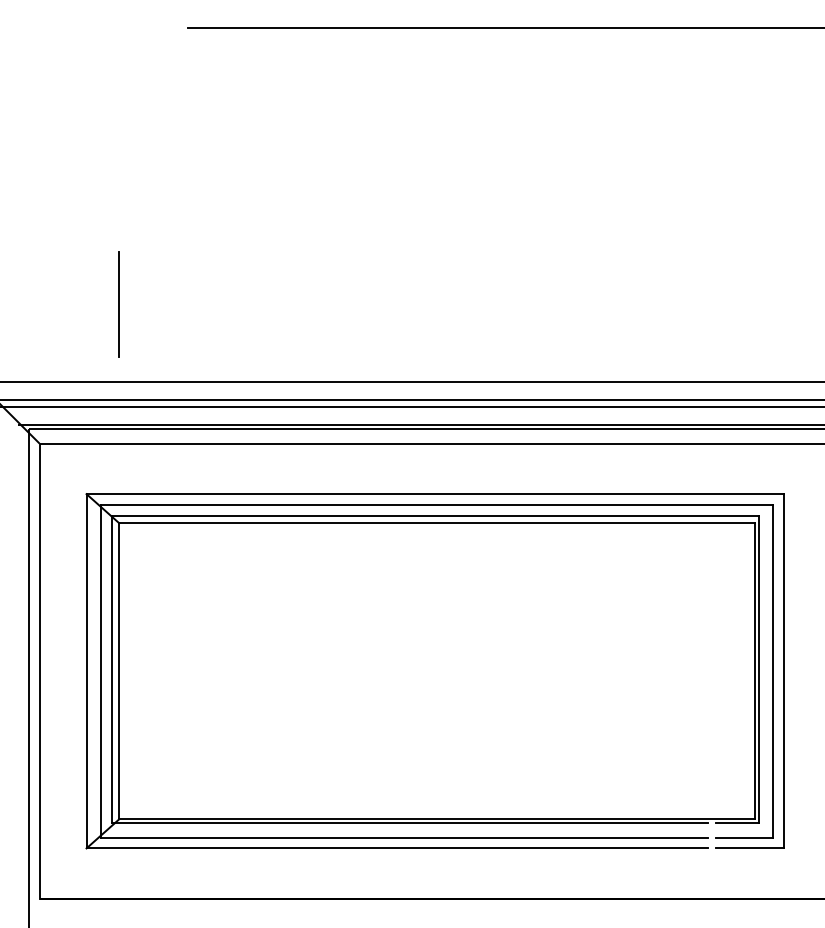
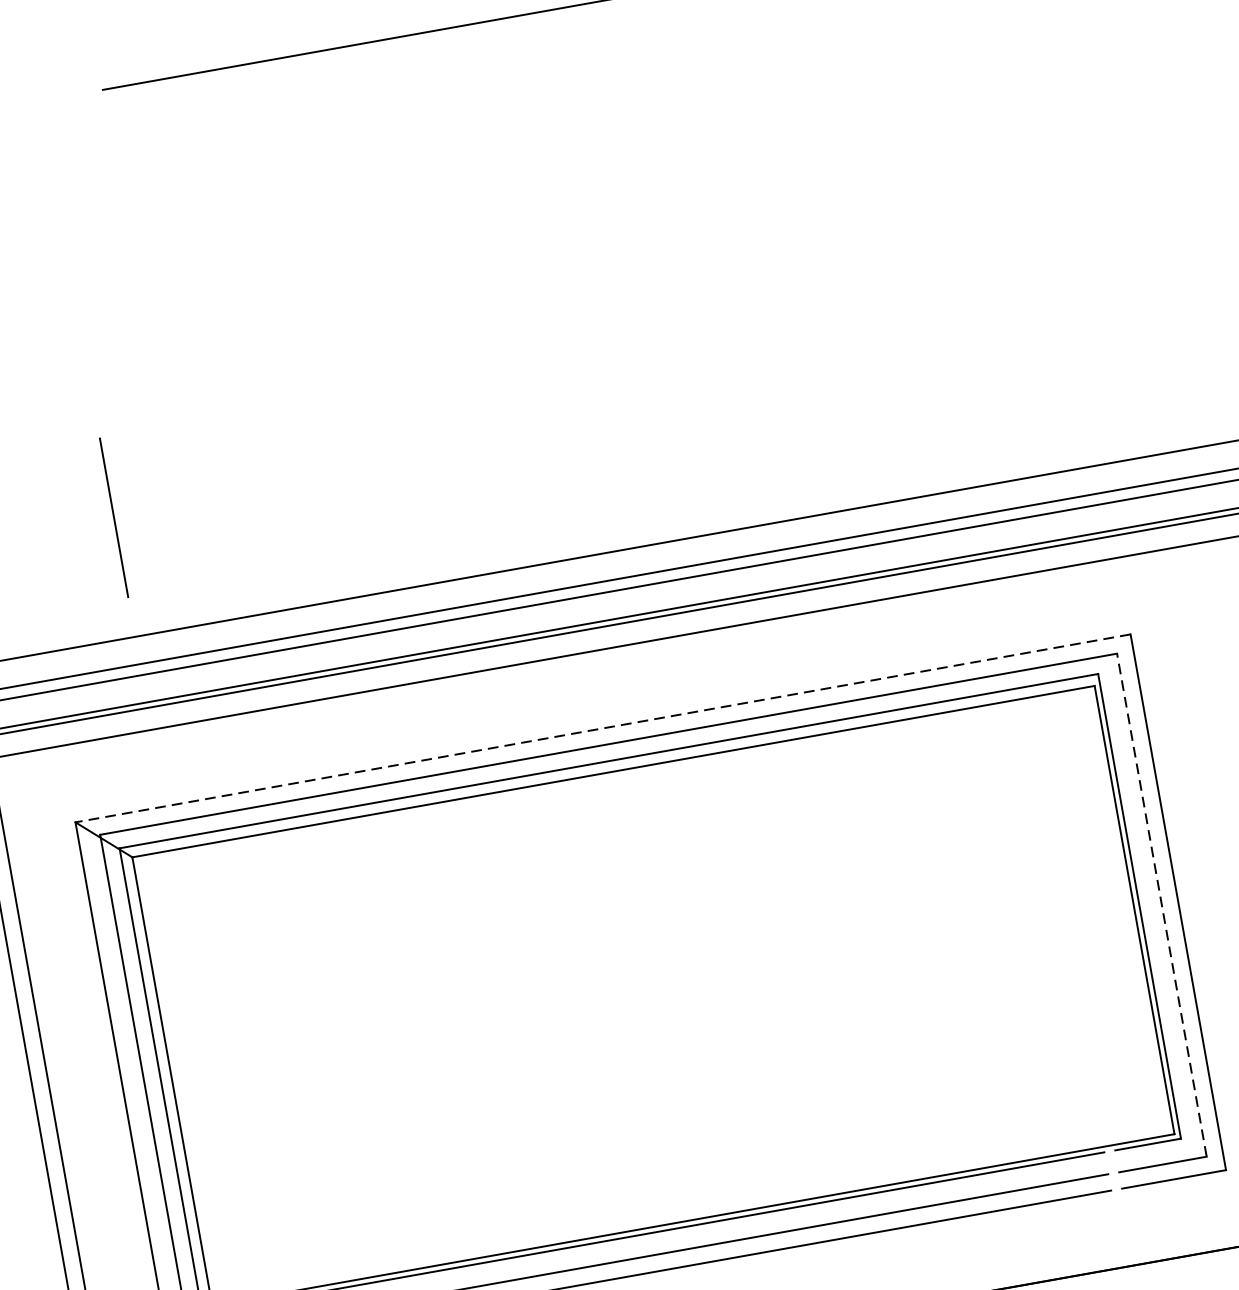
line: (118, 304) -> (113, 518), moved
line: (435, 494) -> (603, 728), solid -> dashed
line: (773, 670) -> (1161, 904), solid -> dashed

